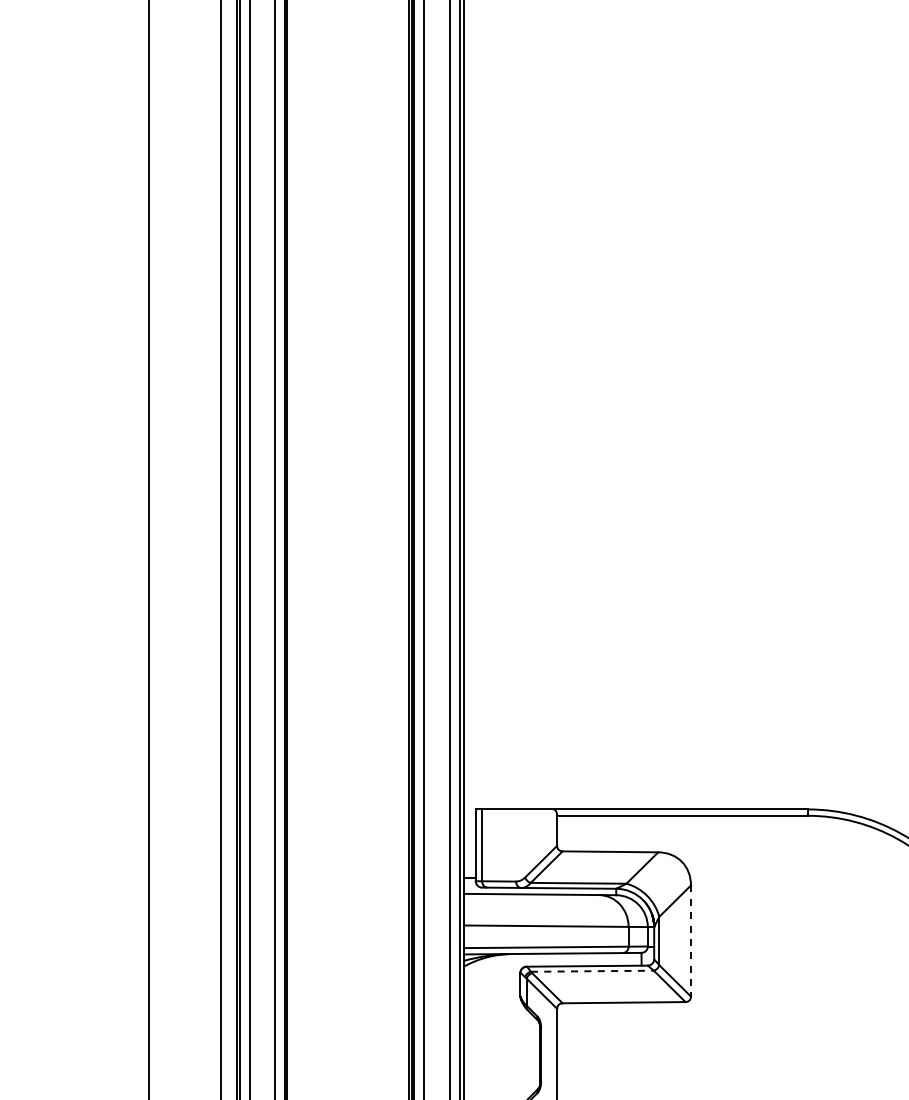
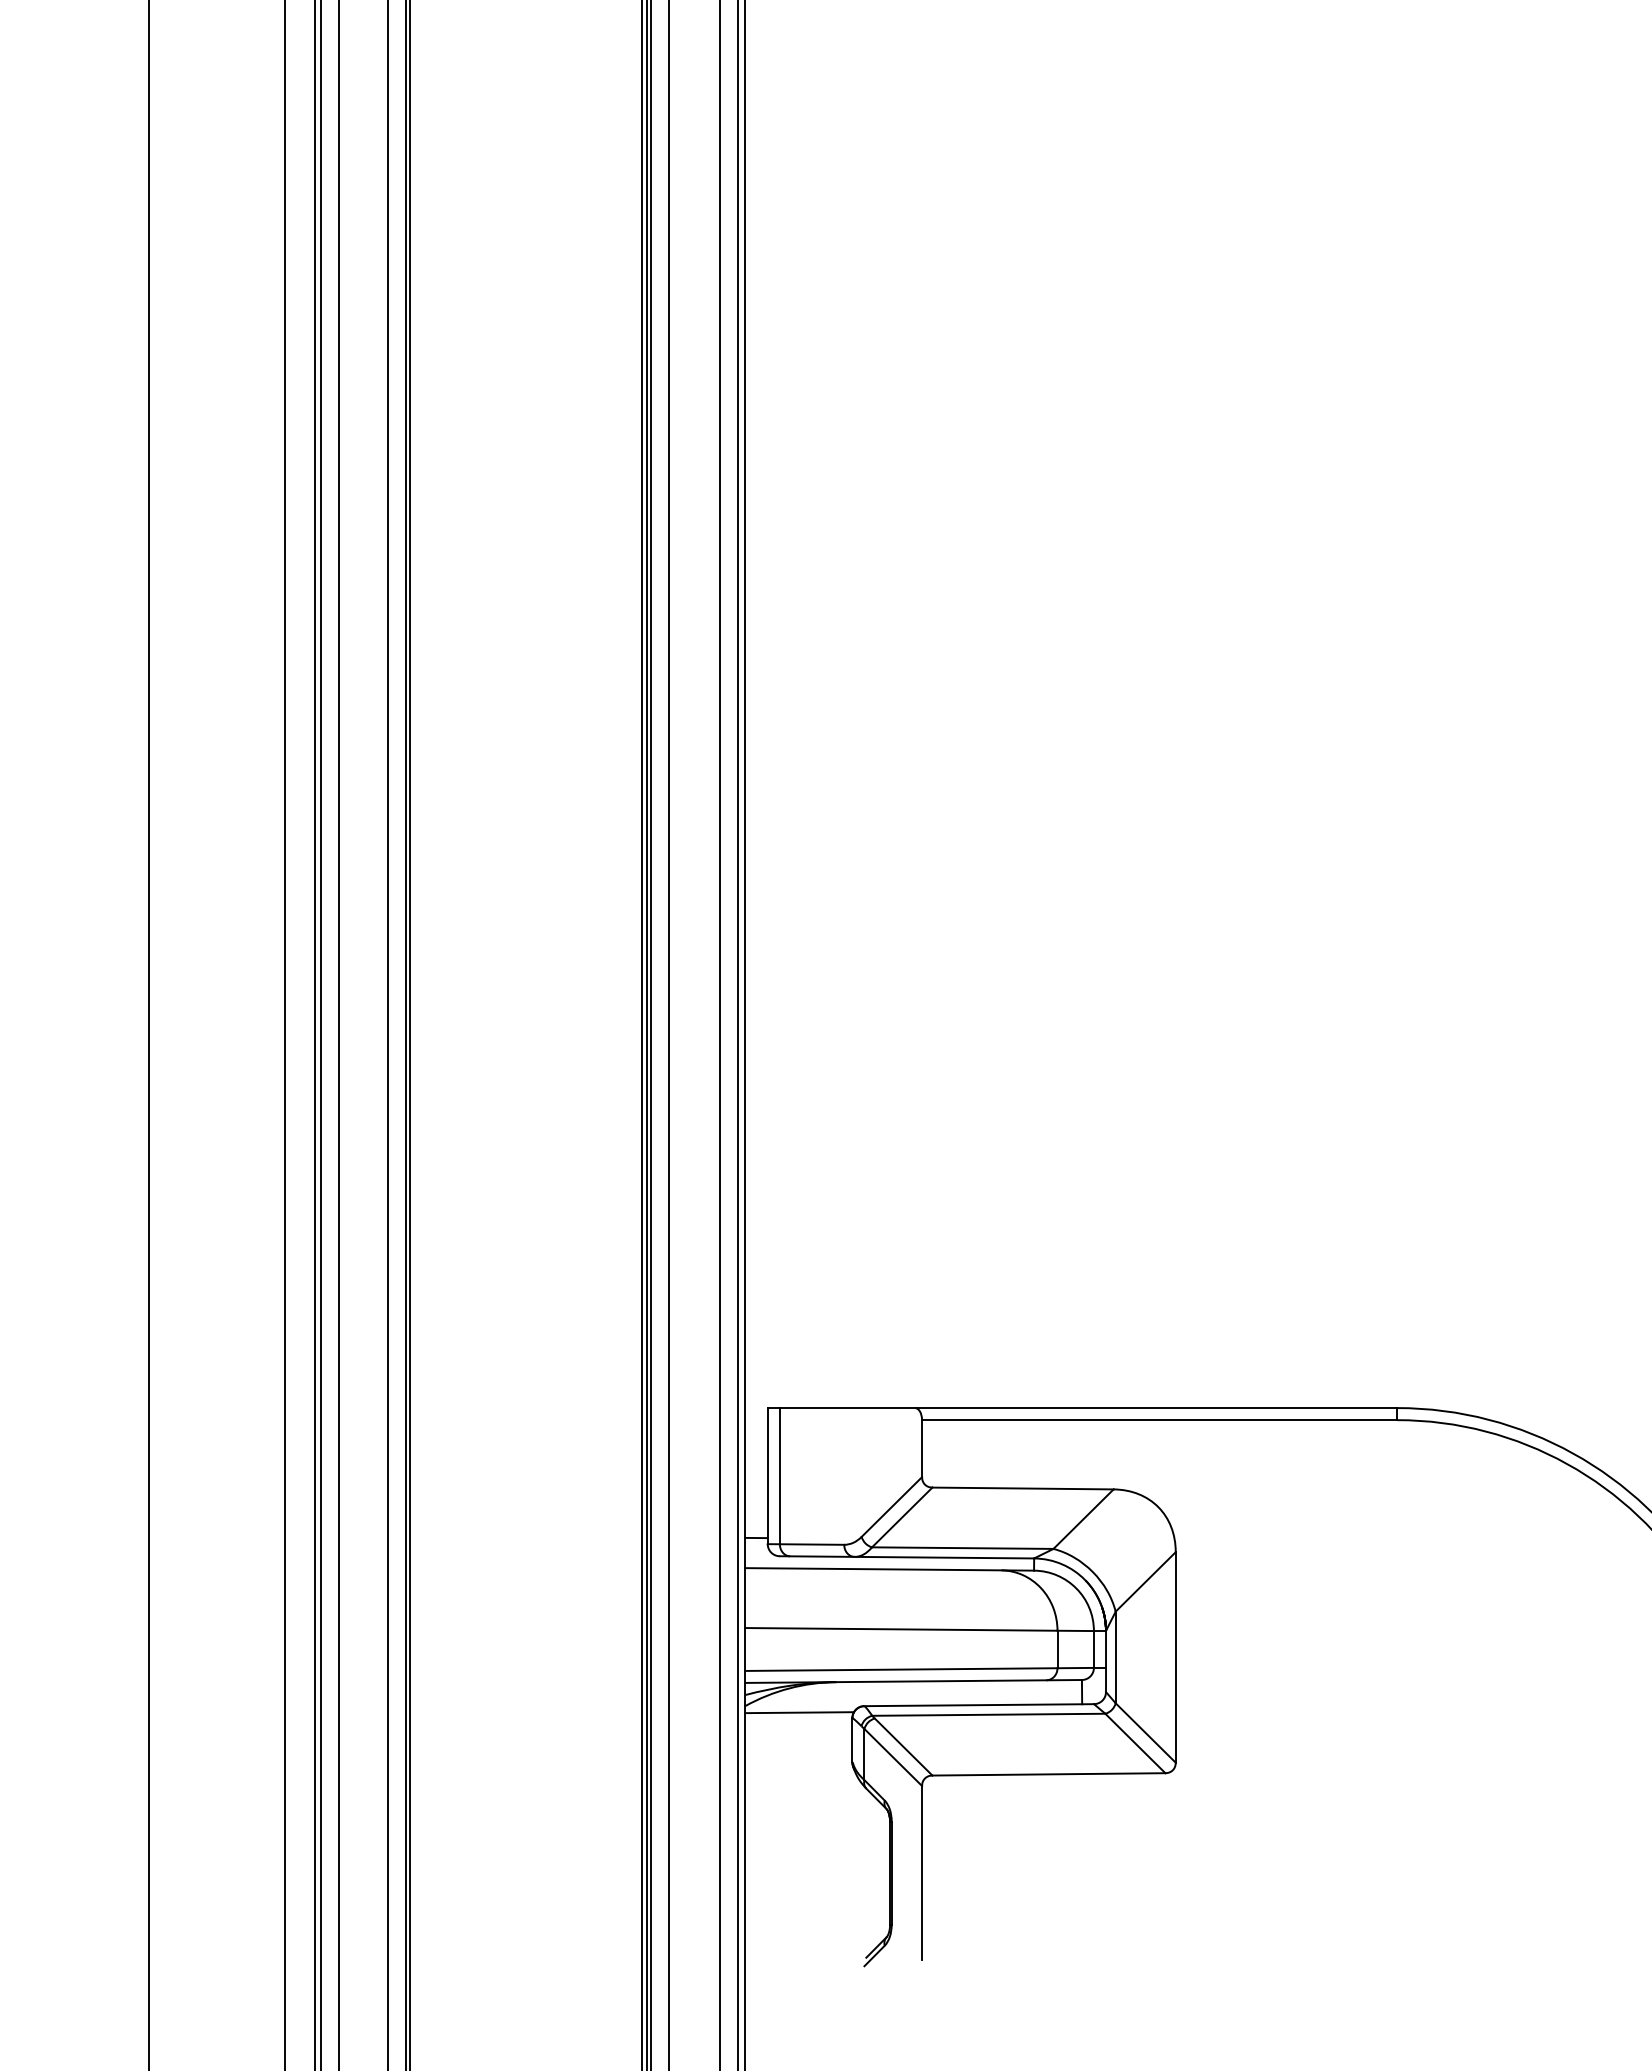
line: (690, 941) -> (1174, 1658), dashed -> solid
line: (492, 969) -> (799, 1711), added
line: (592, 971) -> (989, 1715), dashed -> solid

